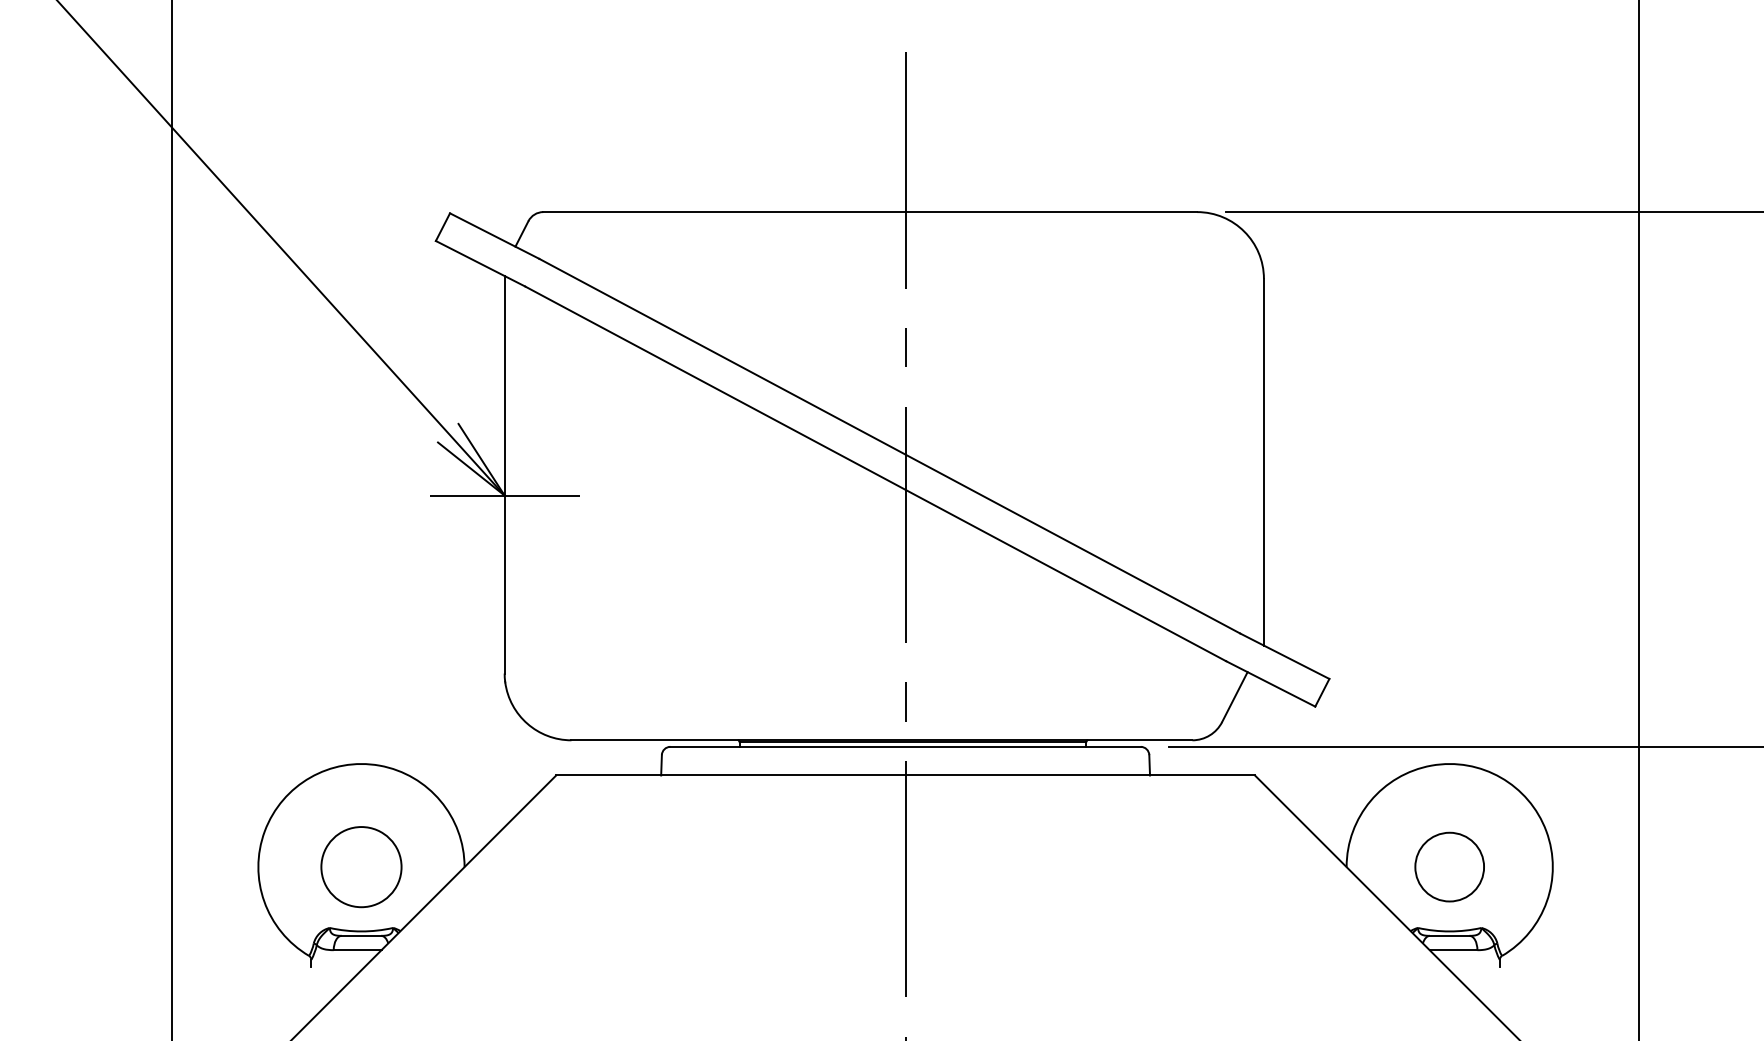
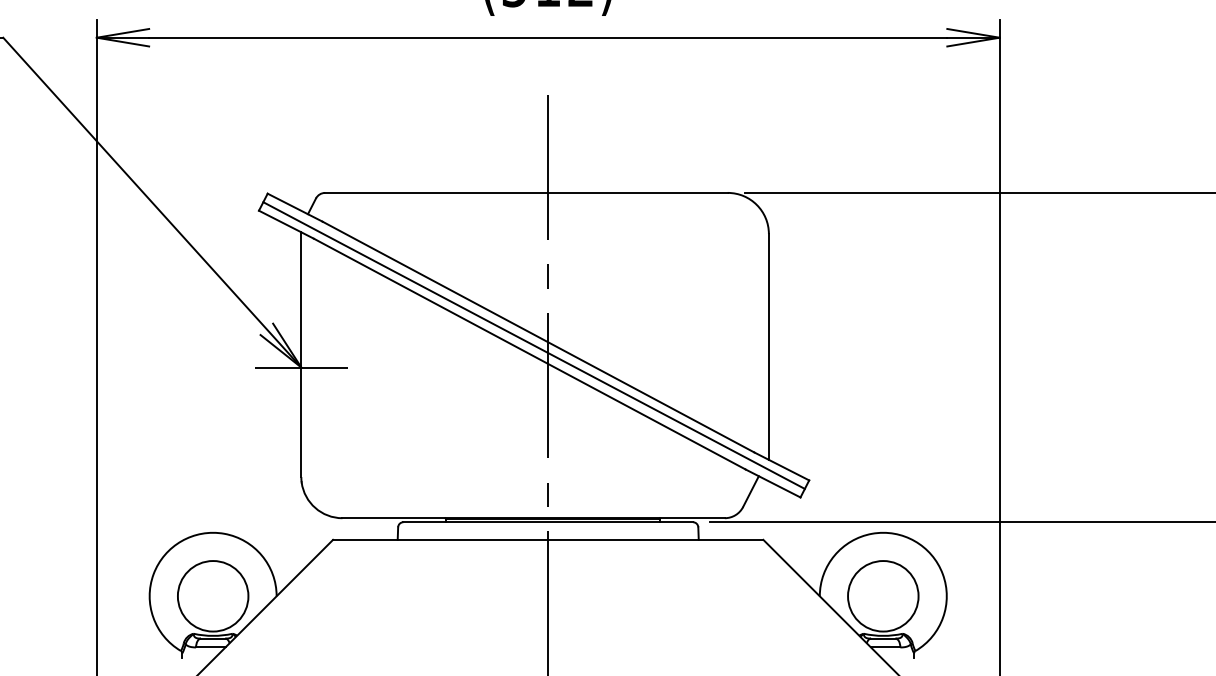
line: (881, 459) -> (533, 345), added
circle: (360, 867) -> (212, 596), size x1.43
circle: (1450, 867) -> (883, 596), size x1.67

